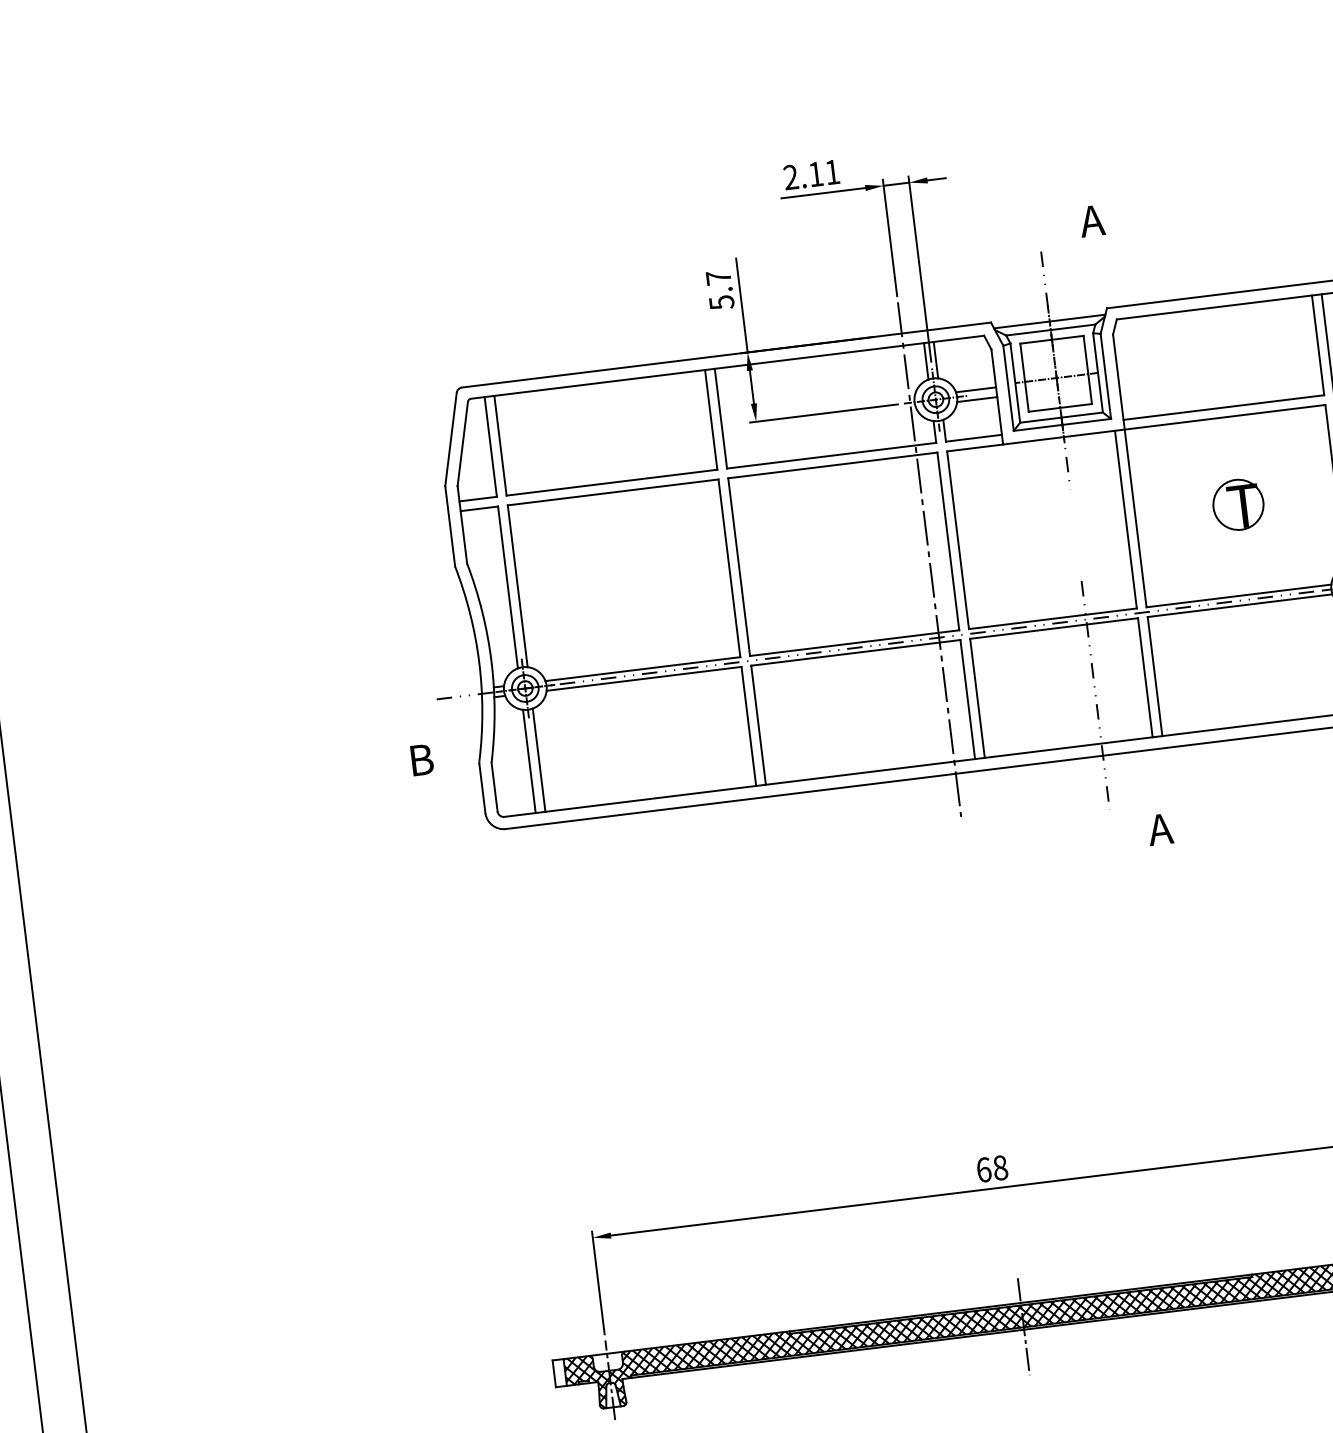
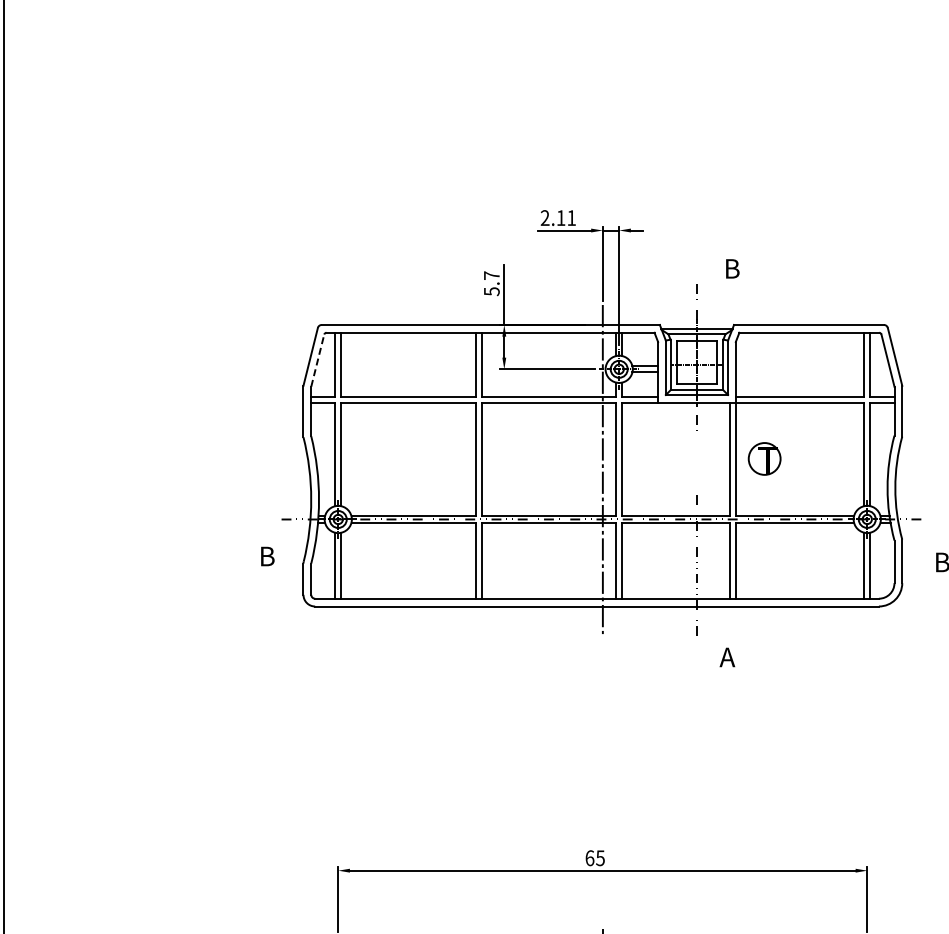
text: (1092, 220) -> (731, 268), A -> B
line: (462, 443) -> (317, 360), solid -> dashed
part: (1238, 504) -> (764, 458), moved
text: (1000, 1168) -> (600, 858), 68 -> 65

